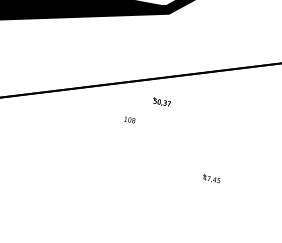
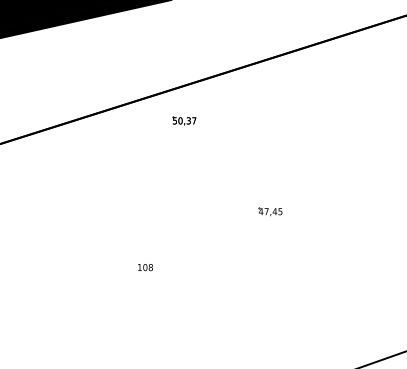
text: (129, 119) -> (145, 267), moved

